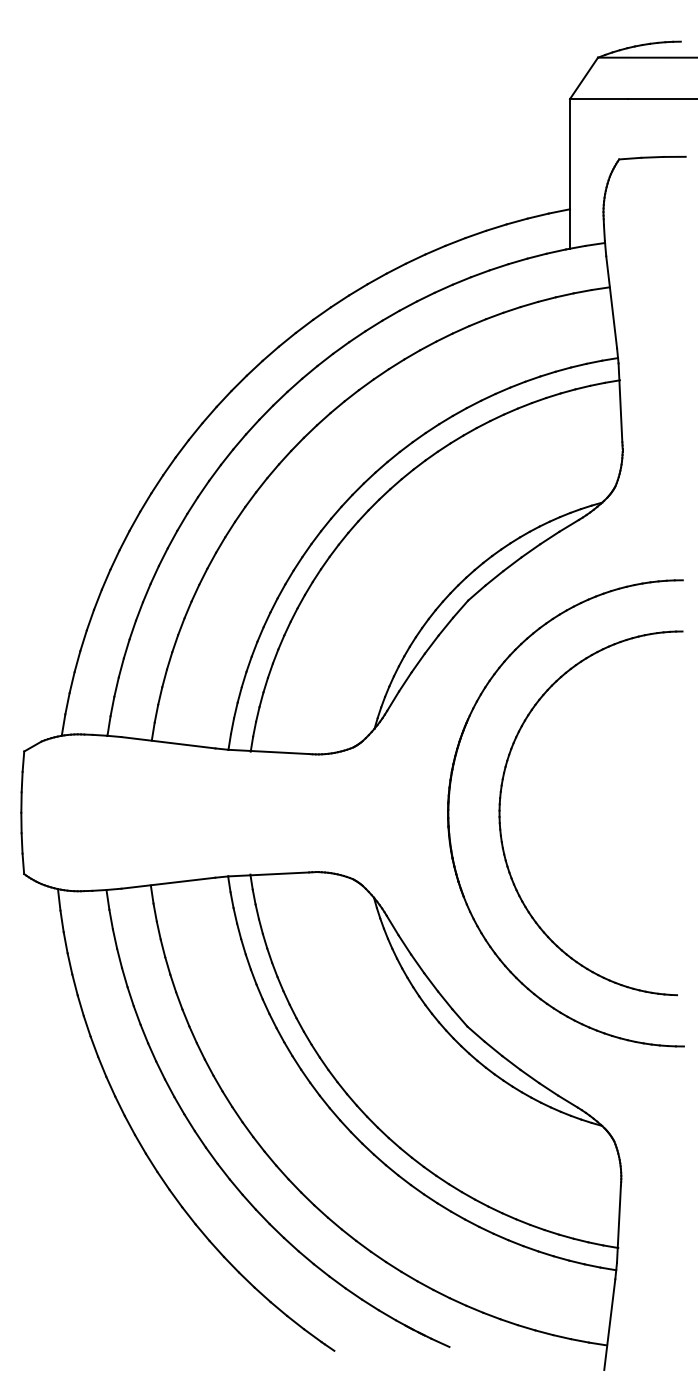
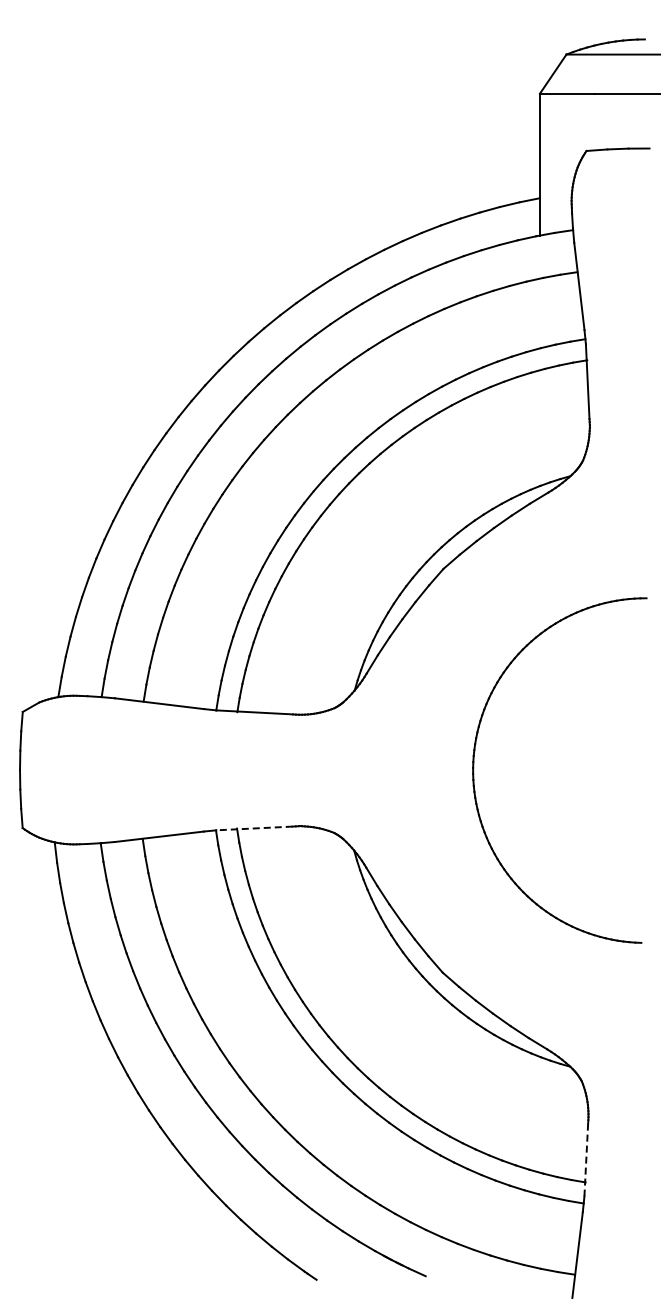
part: (449, 813) -> (425, 770), removed
line: (268, 874) -> (254, 828), solid -> dashed
line: (619, 1223) -> (586, 1159), solid -> dashed

